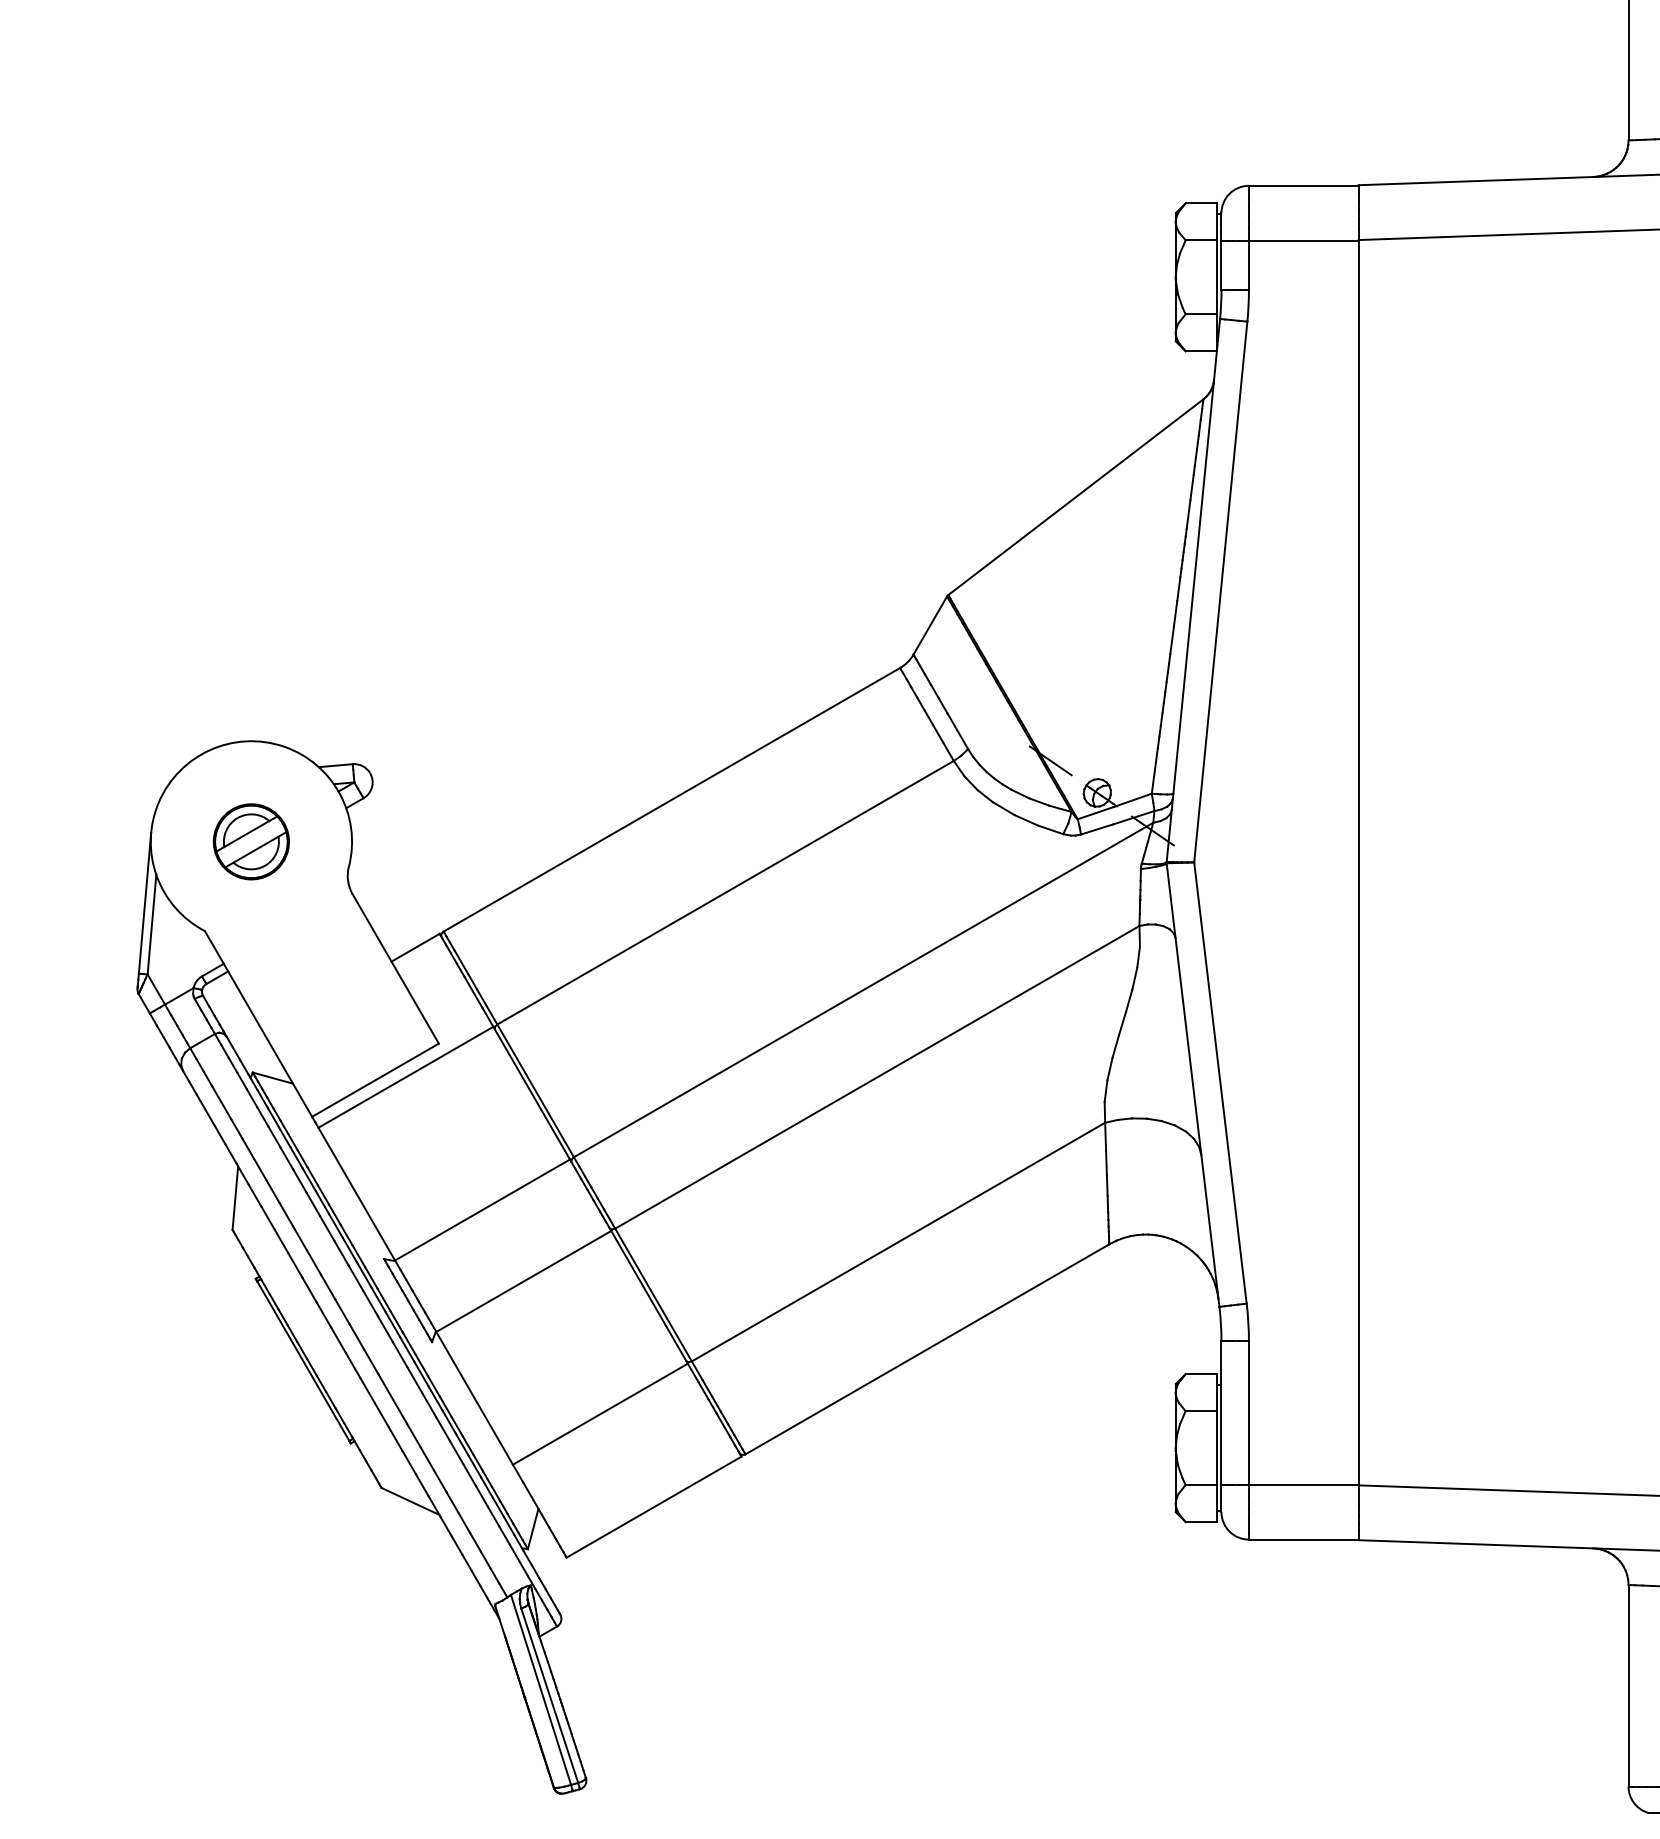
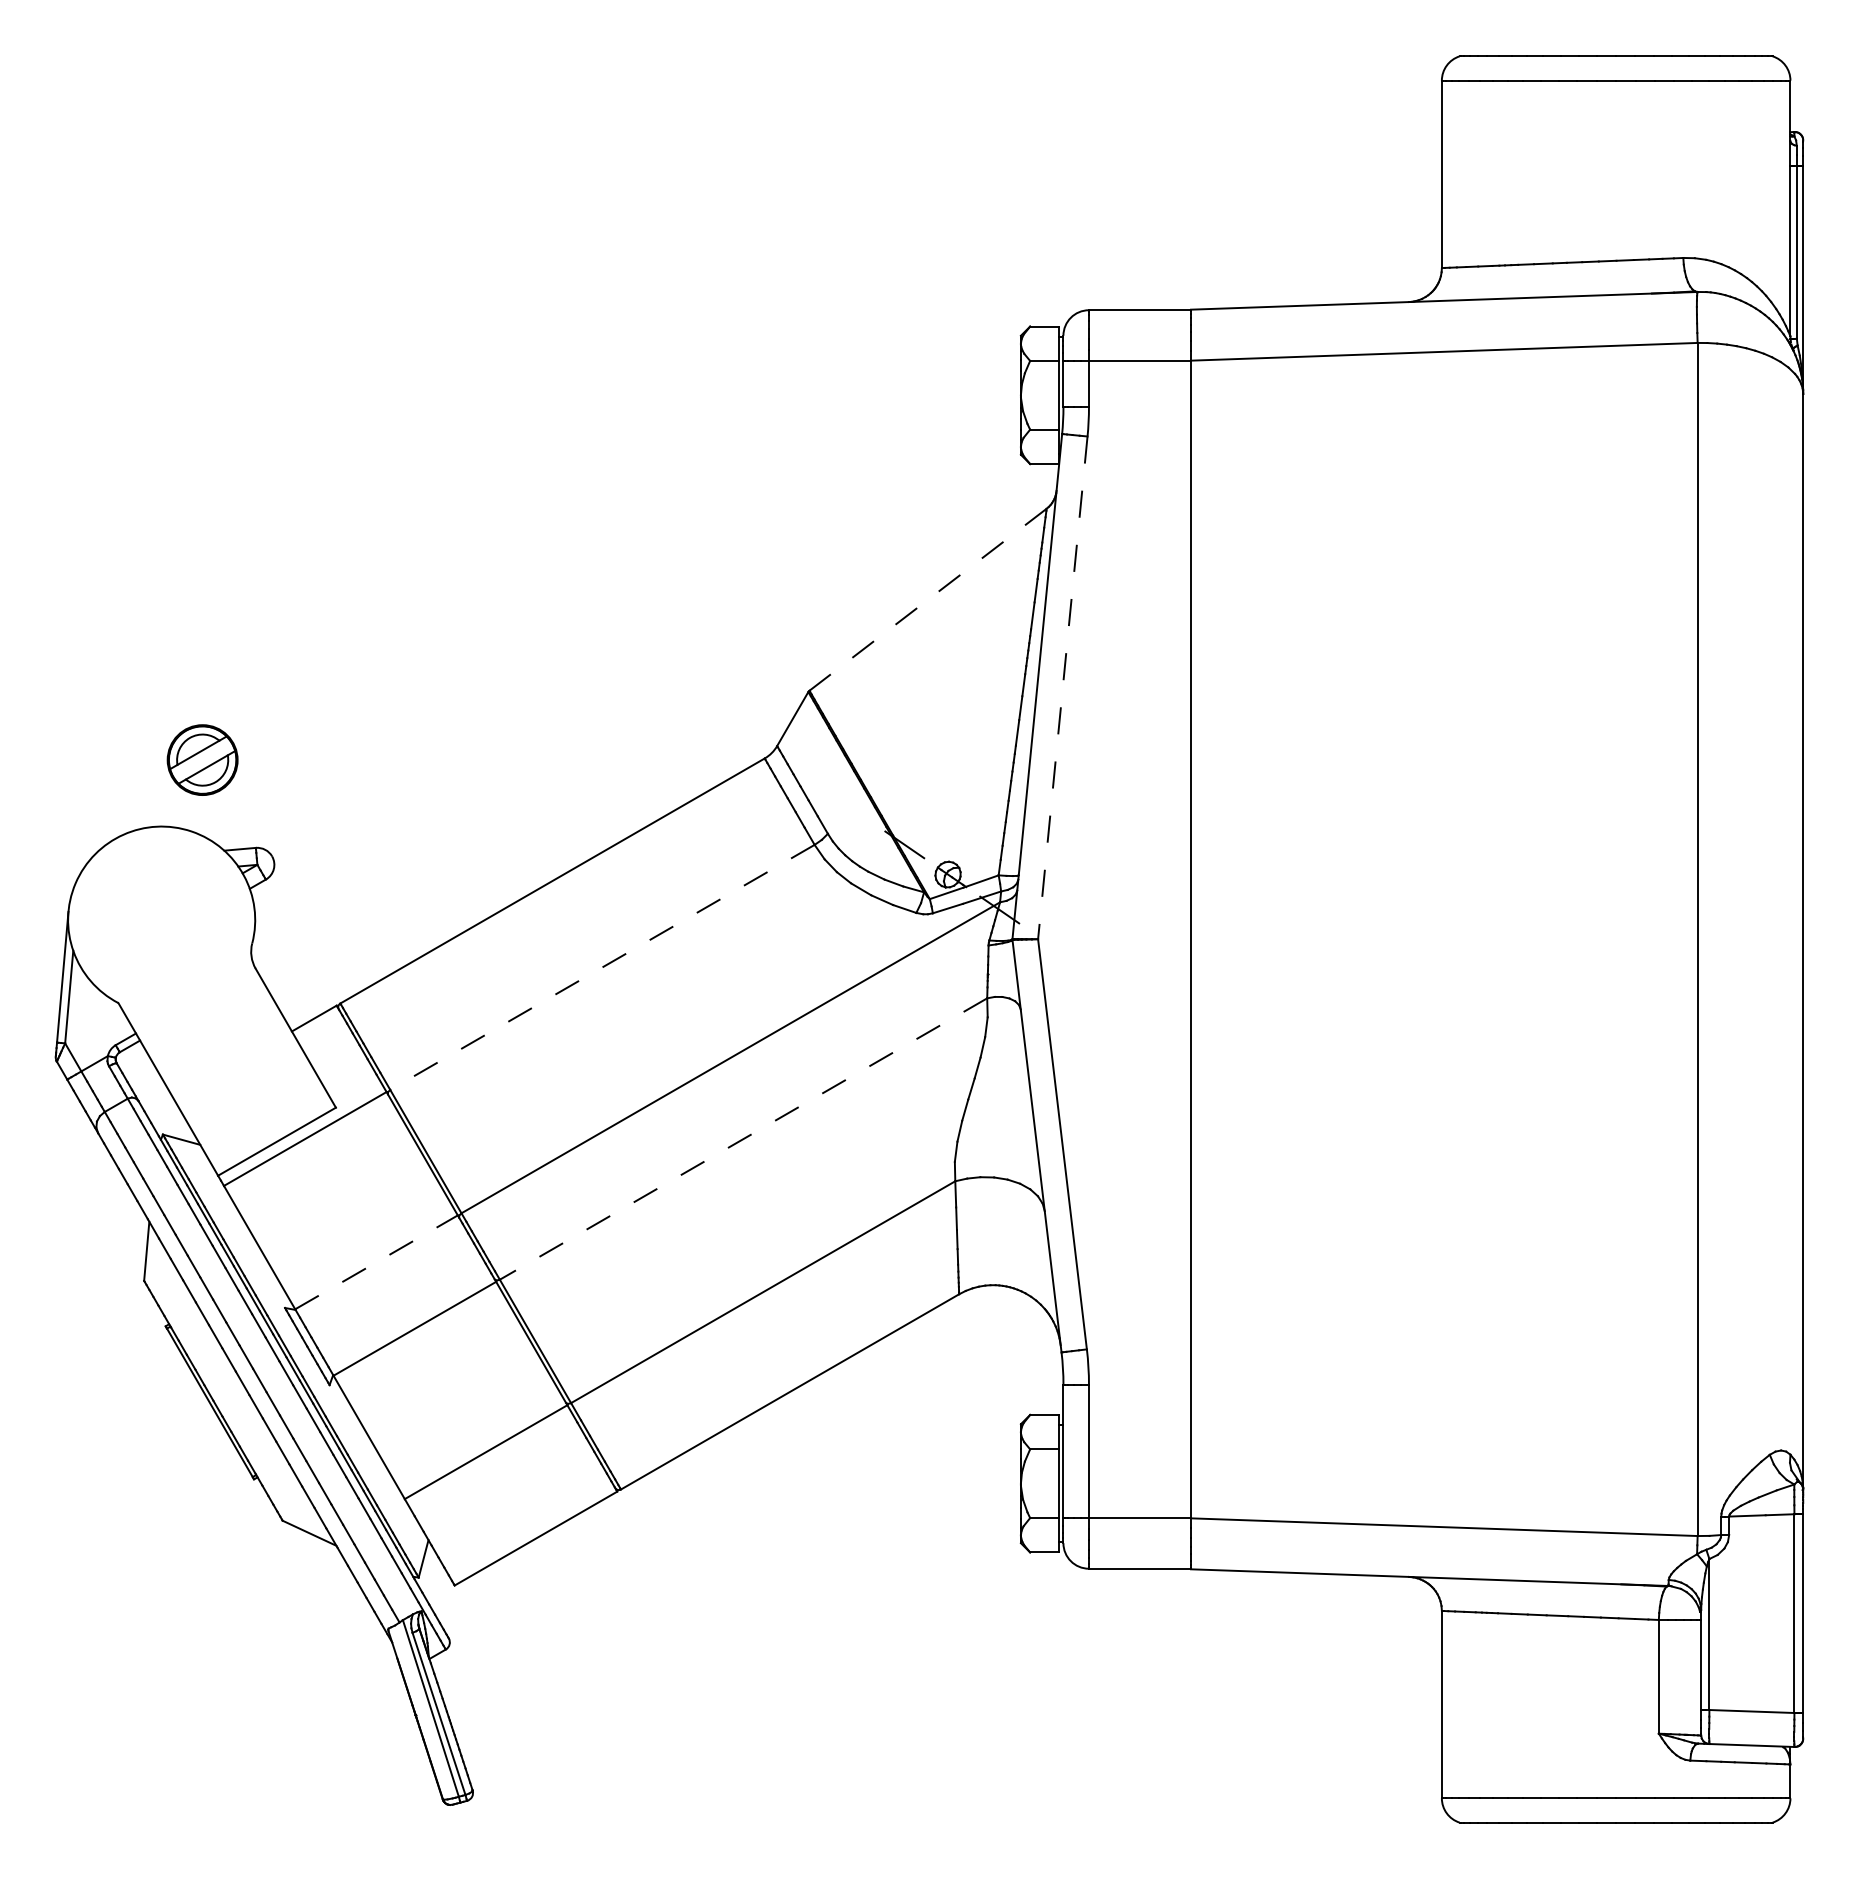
line: (1075, 498) -> (927, 600), solid -> dashed
line: (1220, 591) -> (1062, 687), solid -> dashed
part: (251, 841) -> (202, 759), moved
line: (725, 892) -> (602, 967), solid -> dashed
line: (877, 1077) -> (743, 1139), solid -> dashed
line: (482, 1210) -> (376, 1262), solid -> dashed

